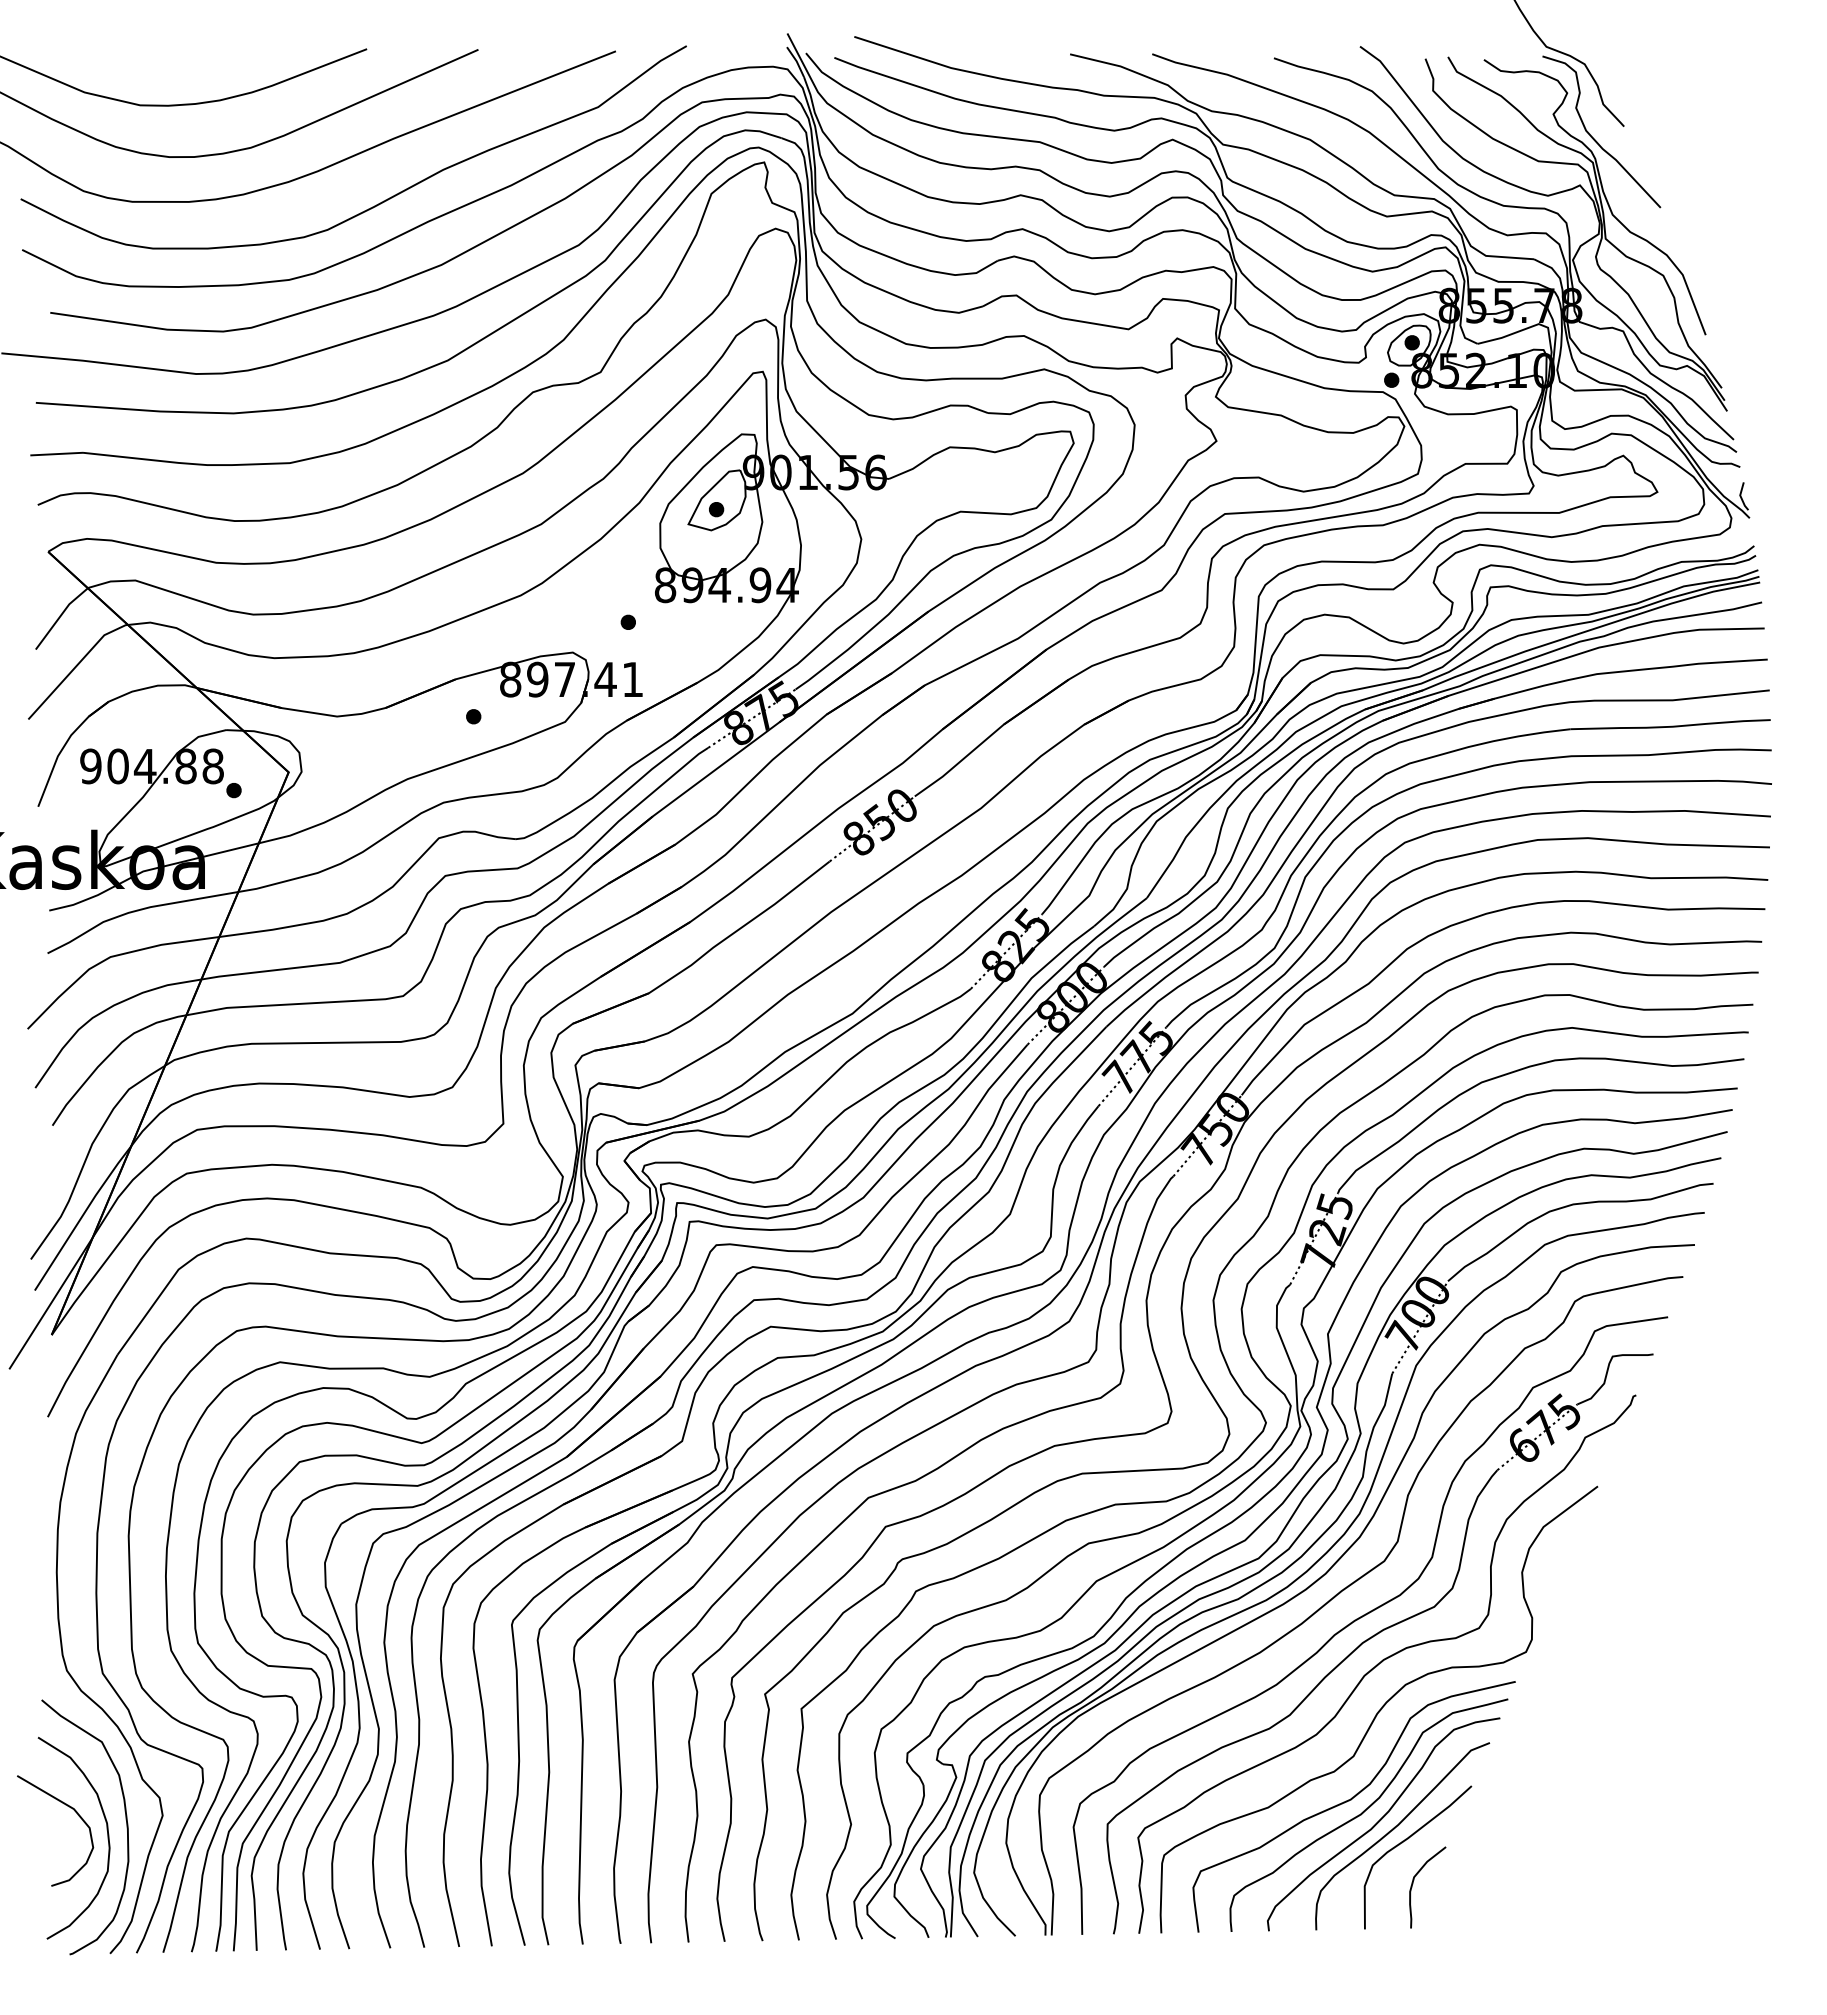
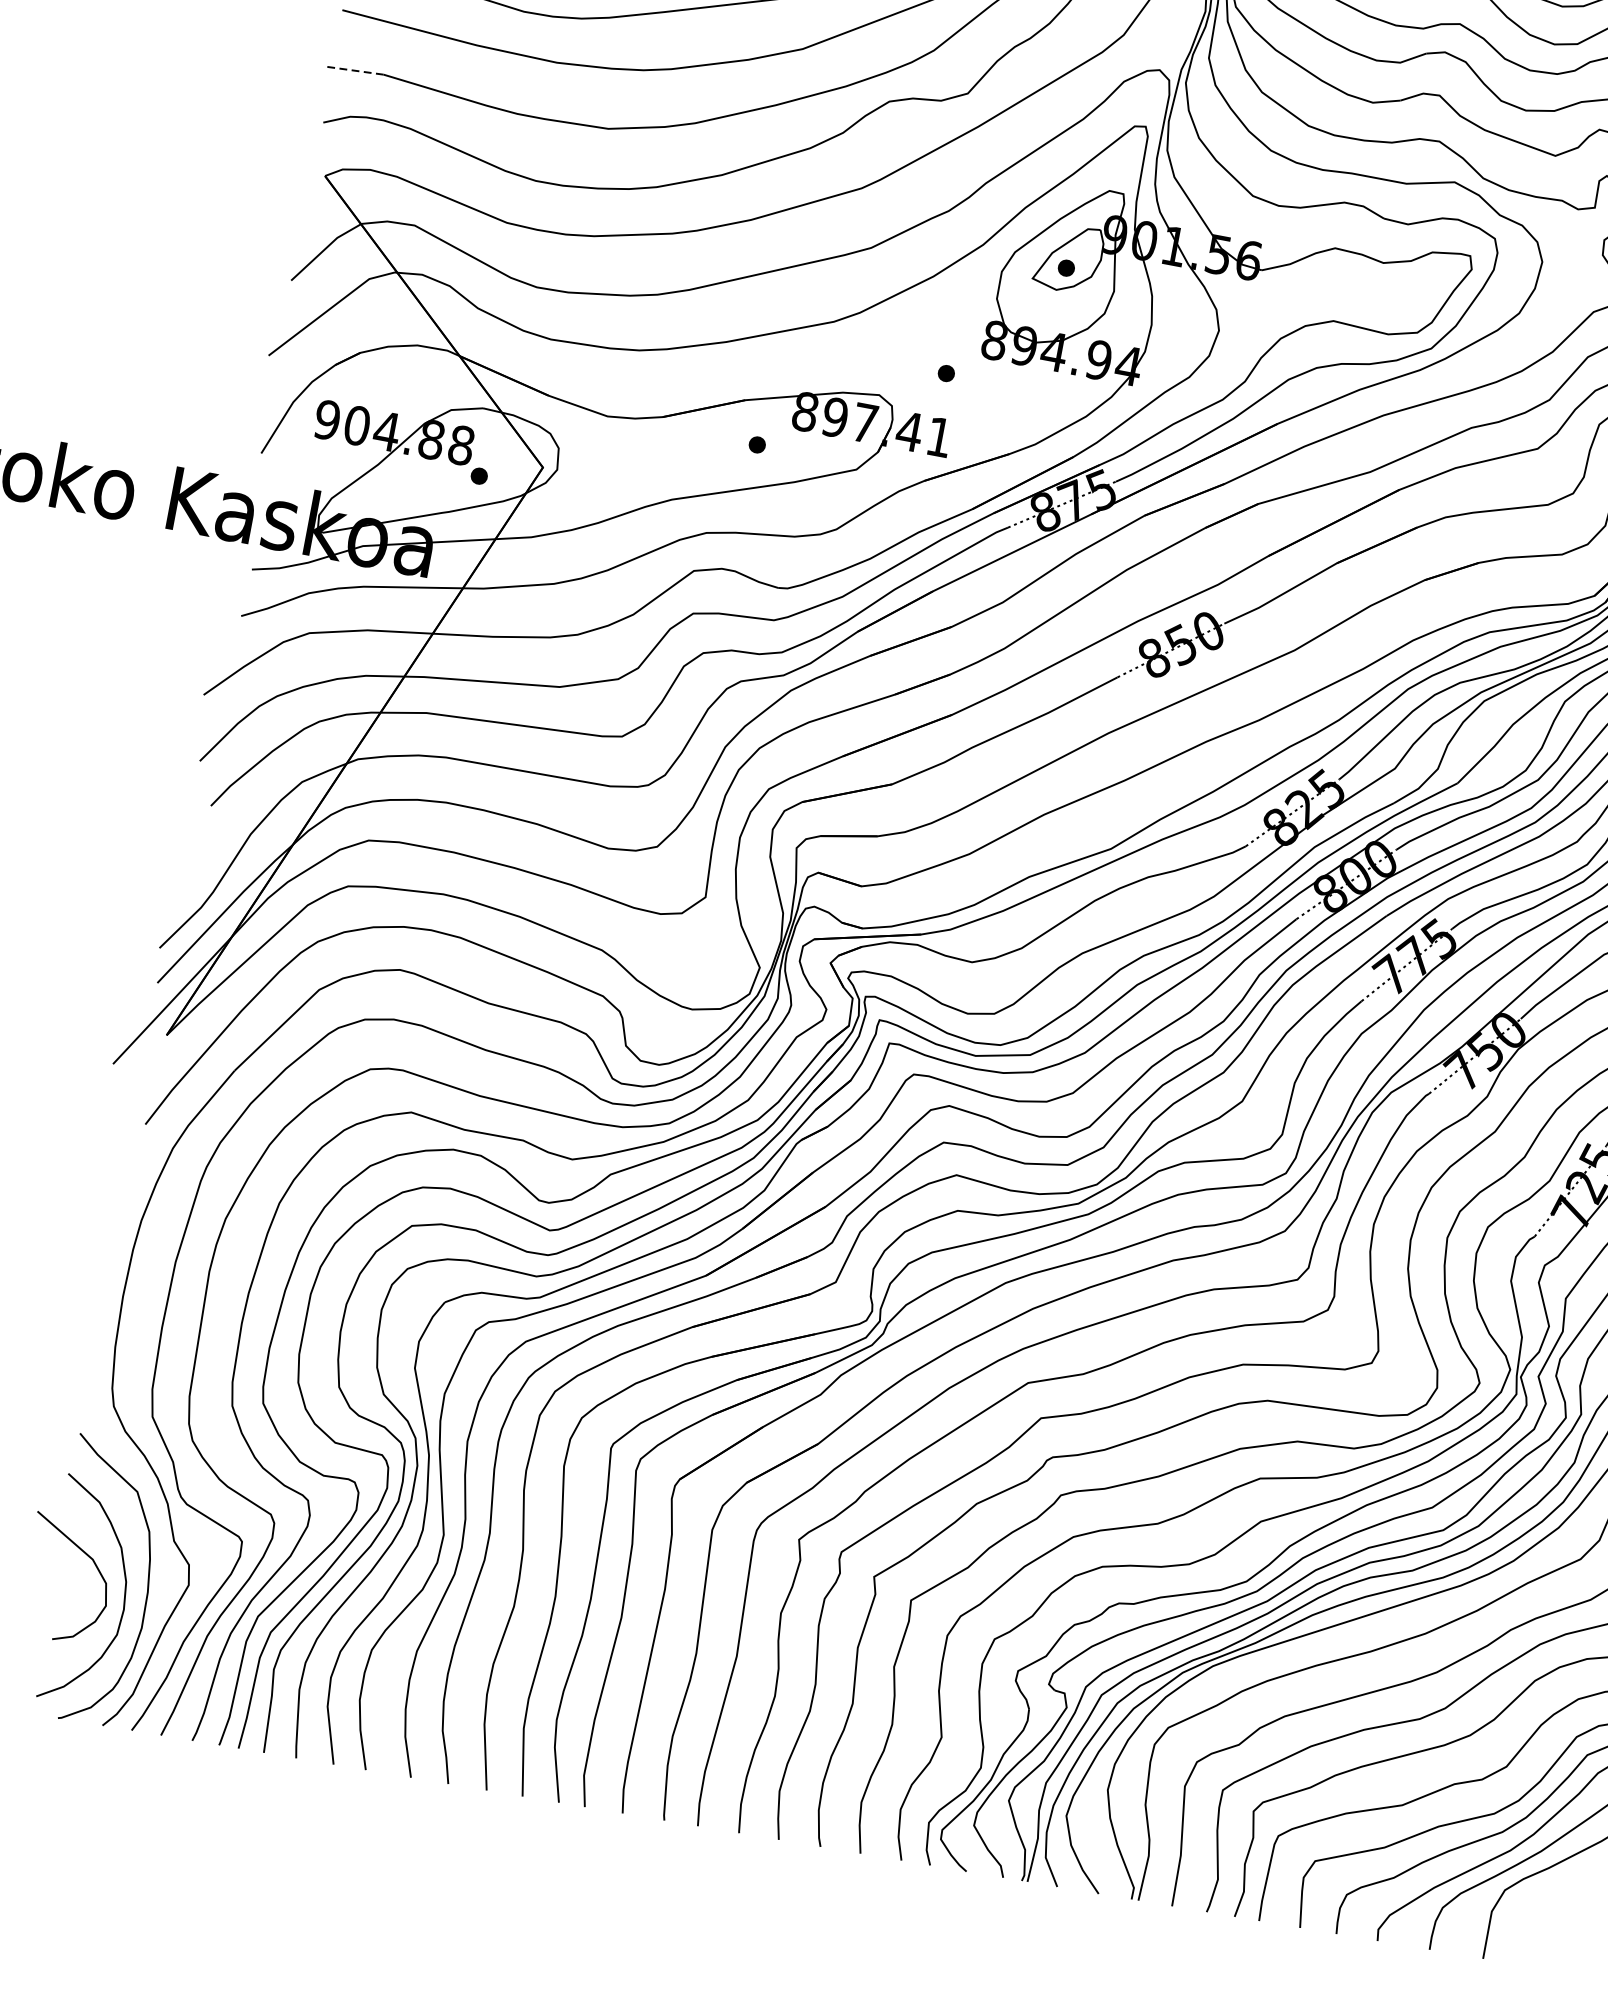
line: (56, 454) -> (354, 71), solid -> dashed
curve: (1413, 1884) -> (1545, 1919), removed

